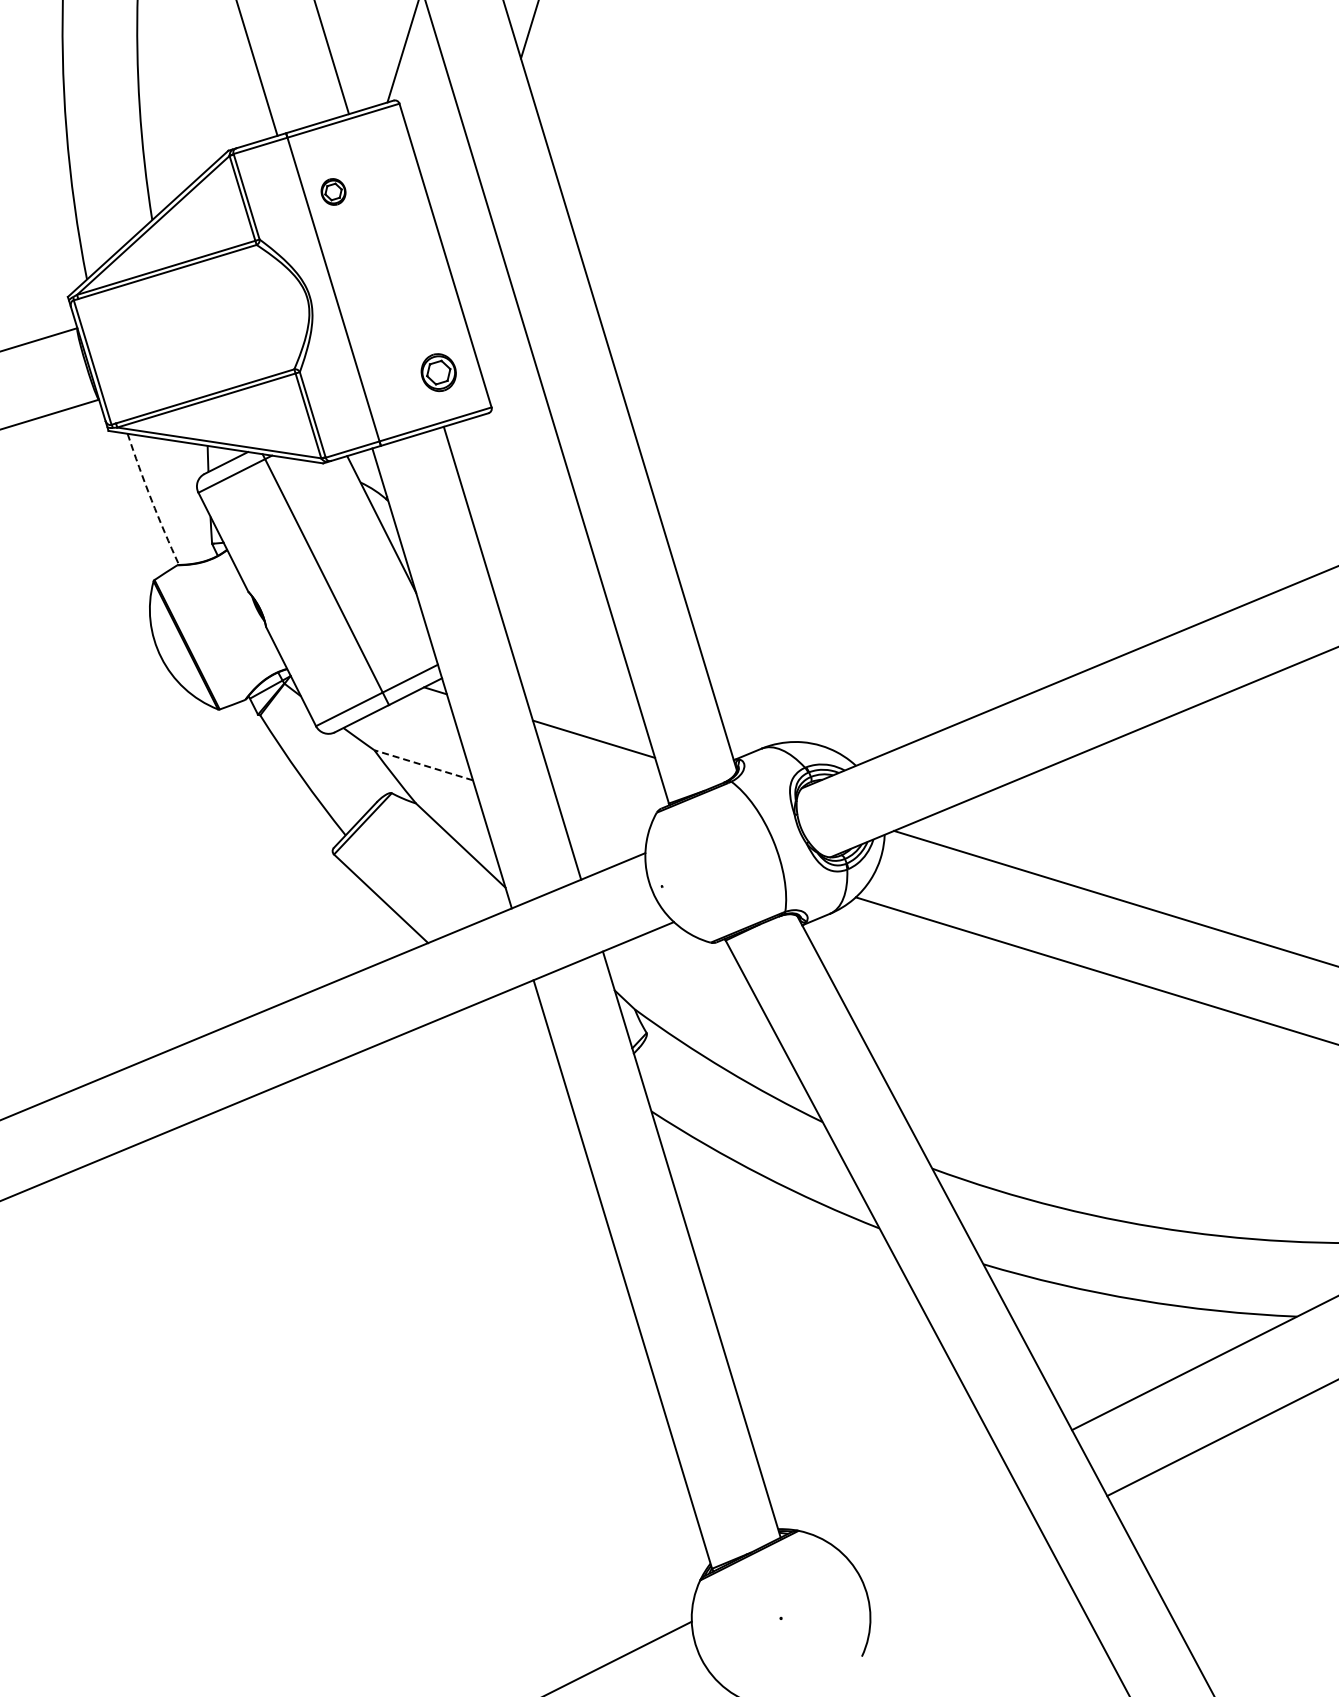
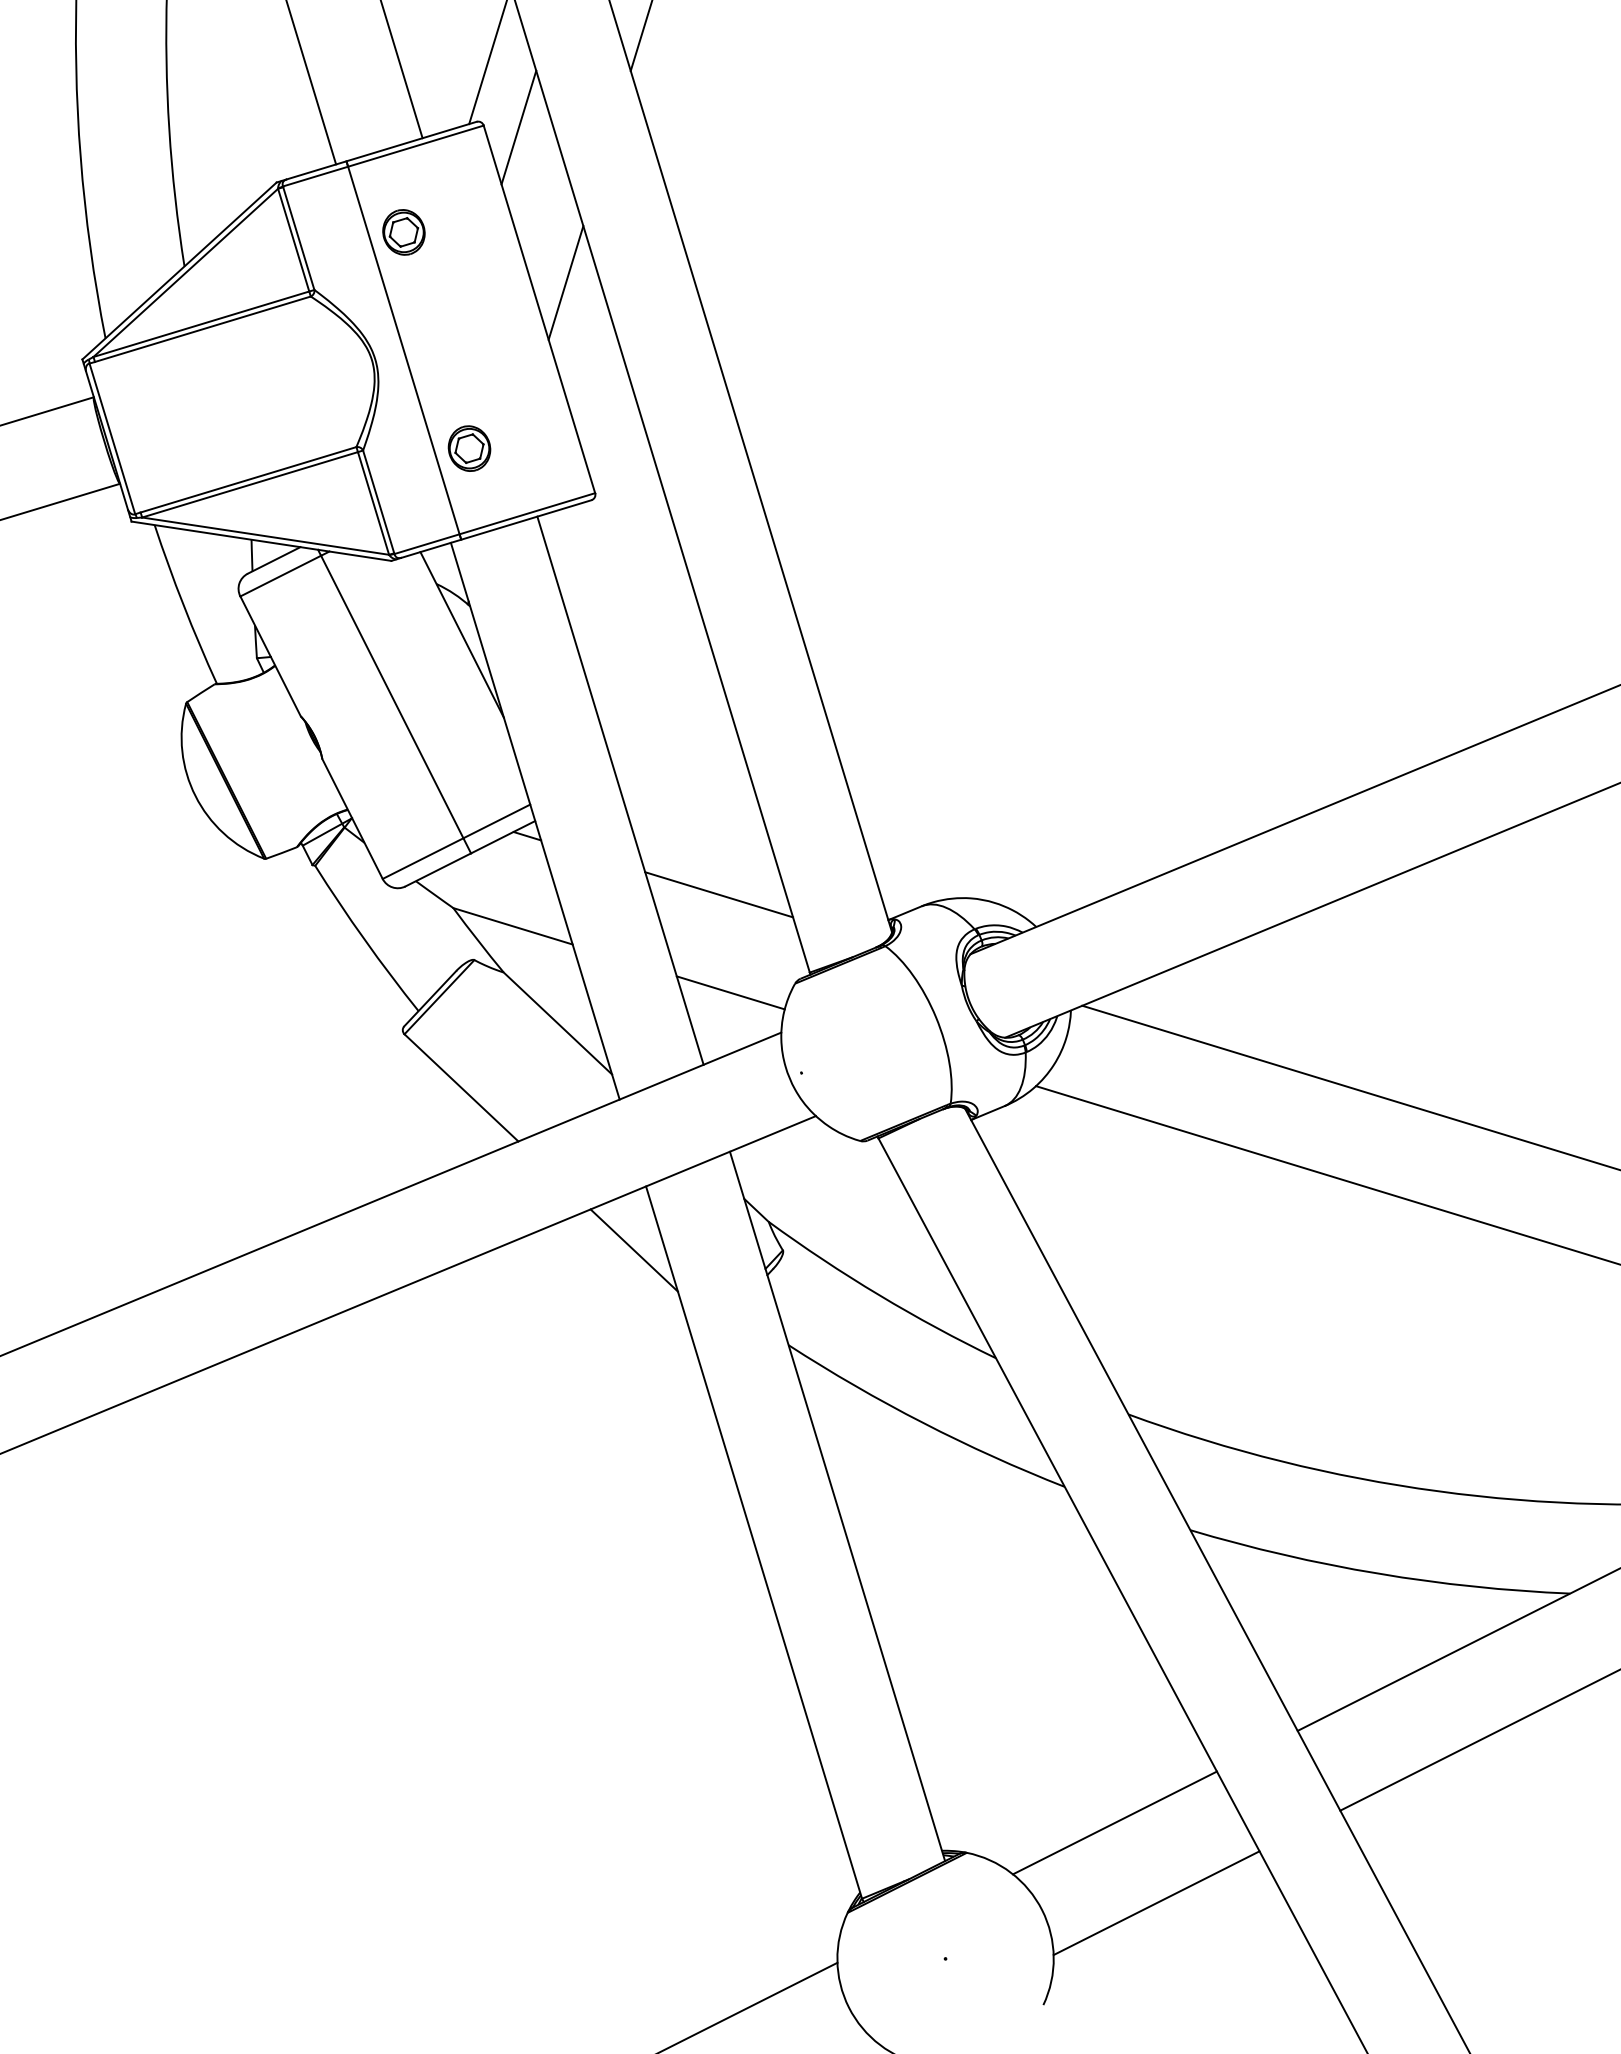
line: (428, 105) -> (518, 127), added
part: (333, 191) -> (403, 231), size x1.43
line: (467, 233) -> (566, 282), added
part: (438, 372) -> (469, 448), moved
arc: (151, 500) -> (183, 605), dashed -> solid
line: (423, 765) -> (512, 926), dashed -> solid
line: (603, 819) -> (730, 991), added
line: (523, 1033) -> (633, 1250), added
line: (920, 1505) -> (1114, 1822), added
line: (955, 1572) -> (1156, 1903), added

